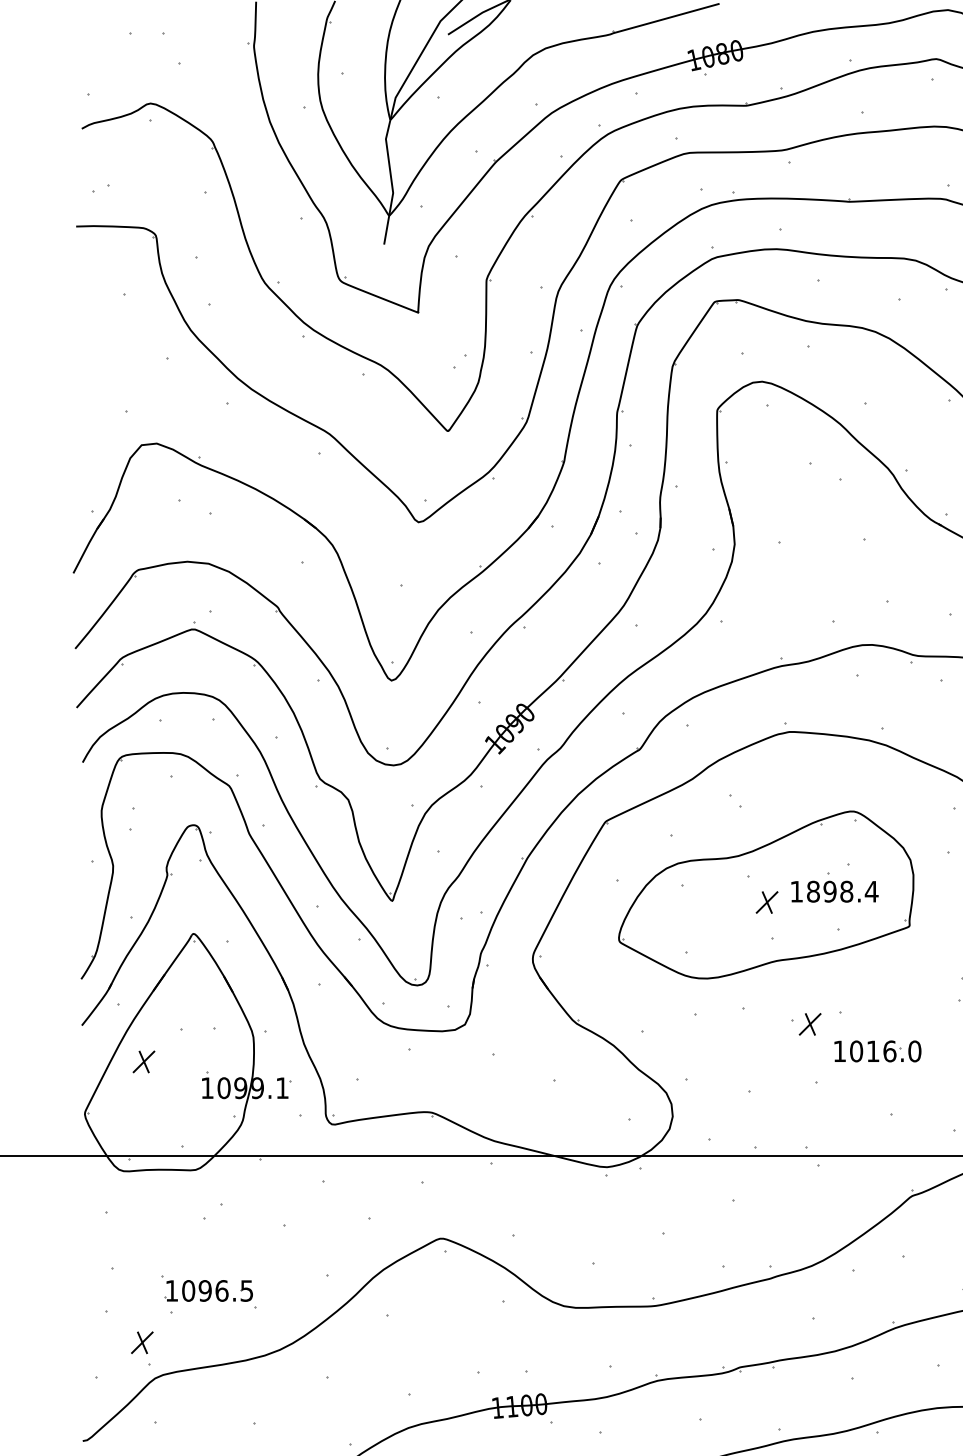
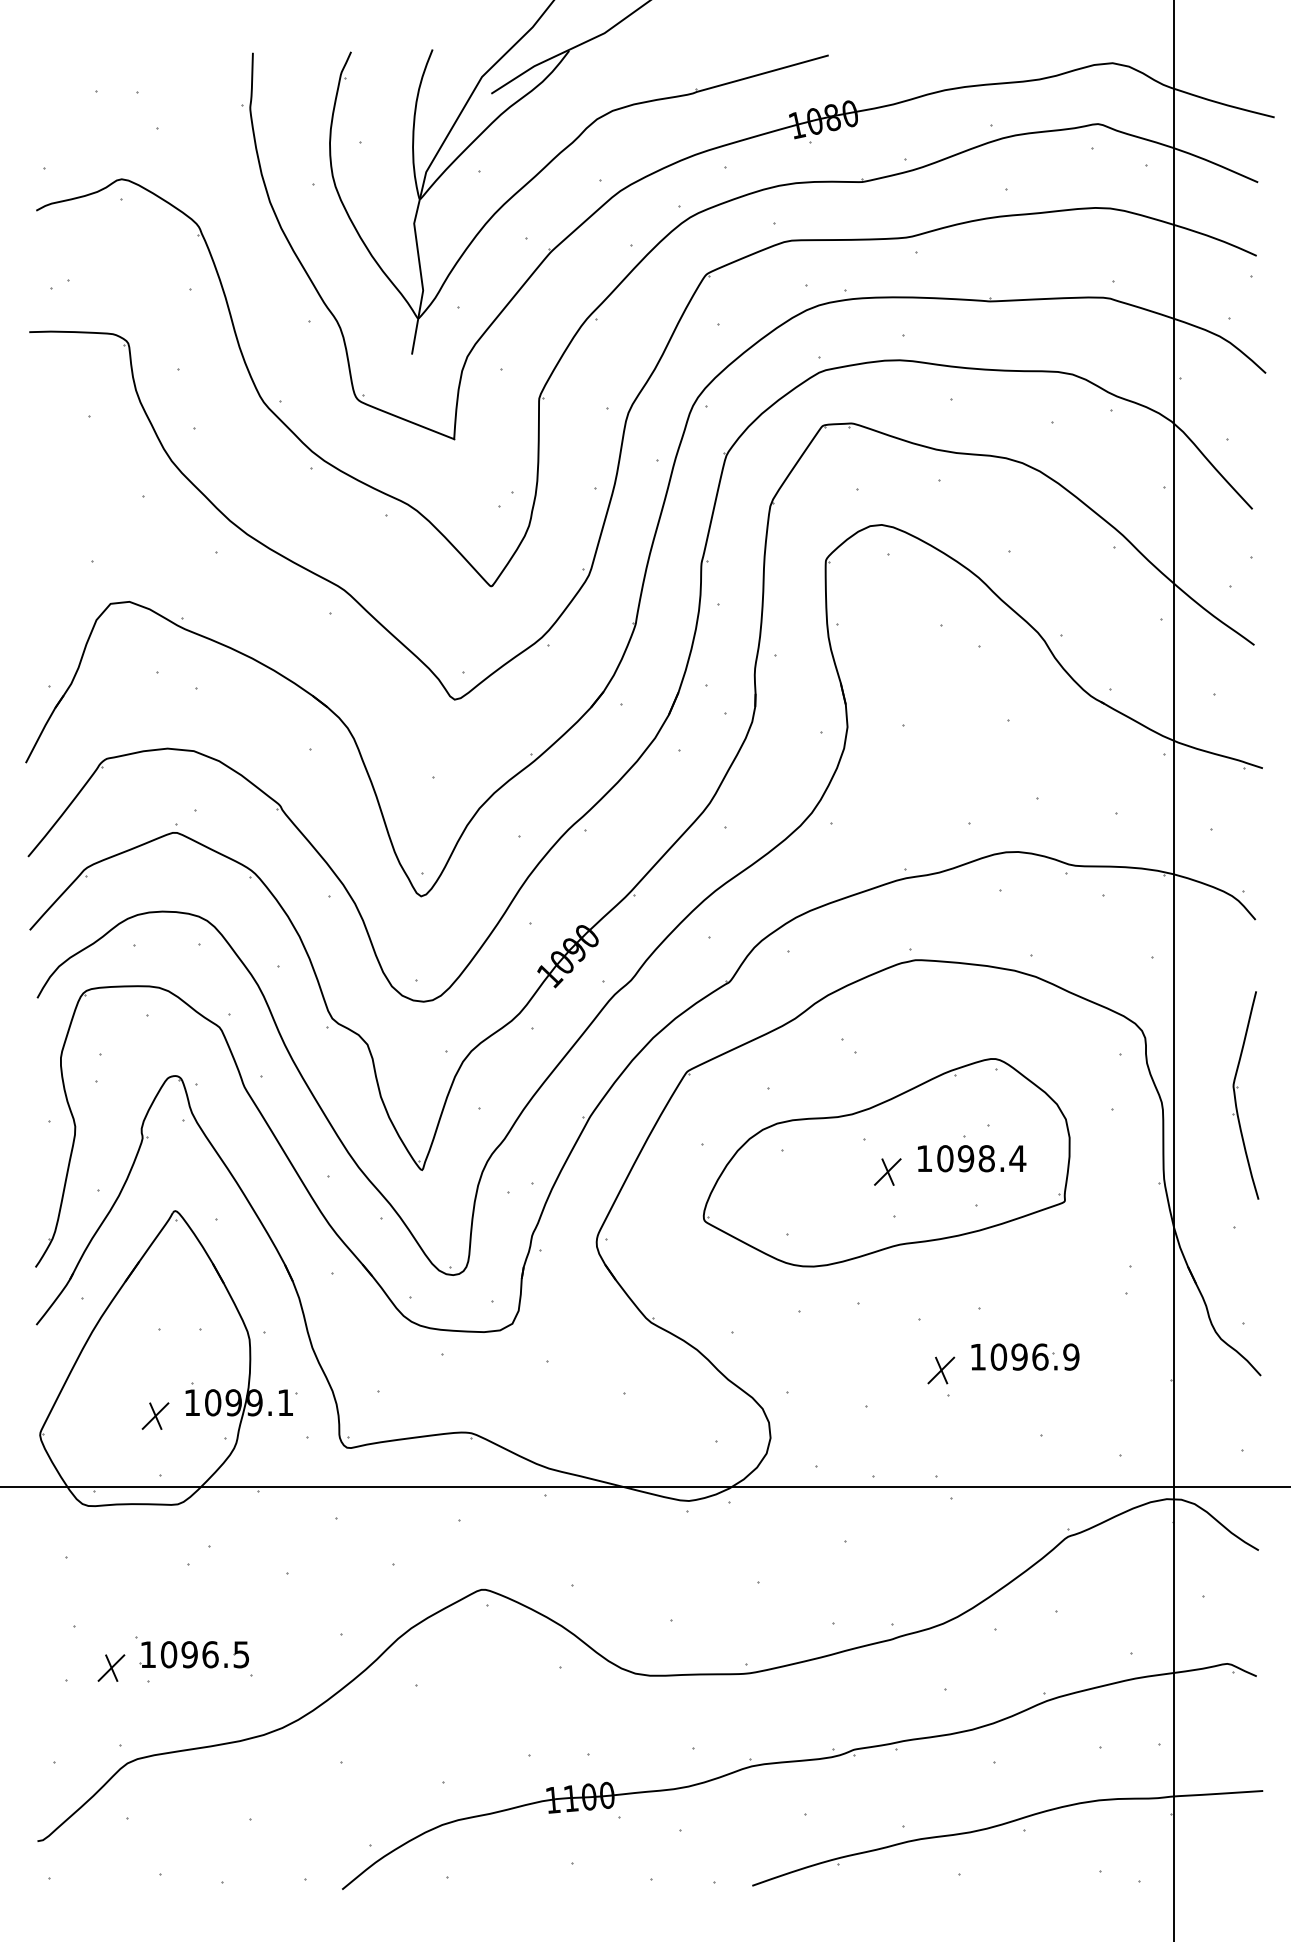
text: (813, 891) -> (945, 1158), 1898.4 -> 1098.4
part: (810, 1024) -> (941, 1370), moved
text: (894, 1050) -> (1045, 1356), 1016.0 -> 1096.9
part: (143, 1061) -> (155, 1415), moved
part: (142, 1342) -> (111, 1667), moved

